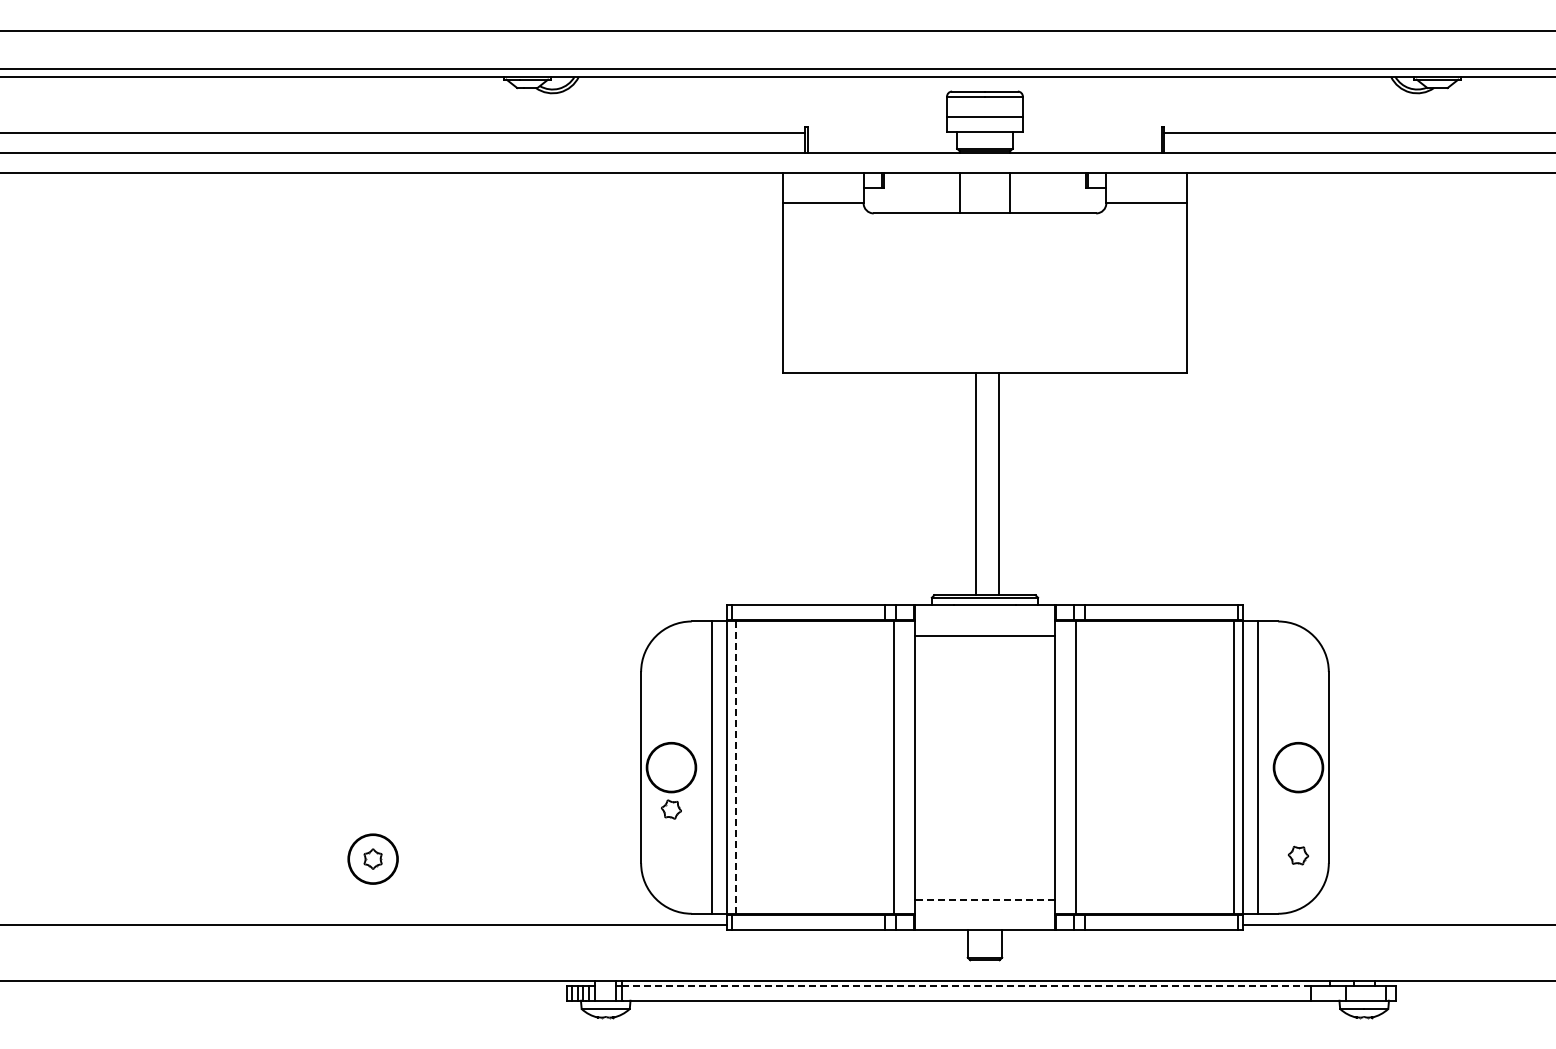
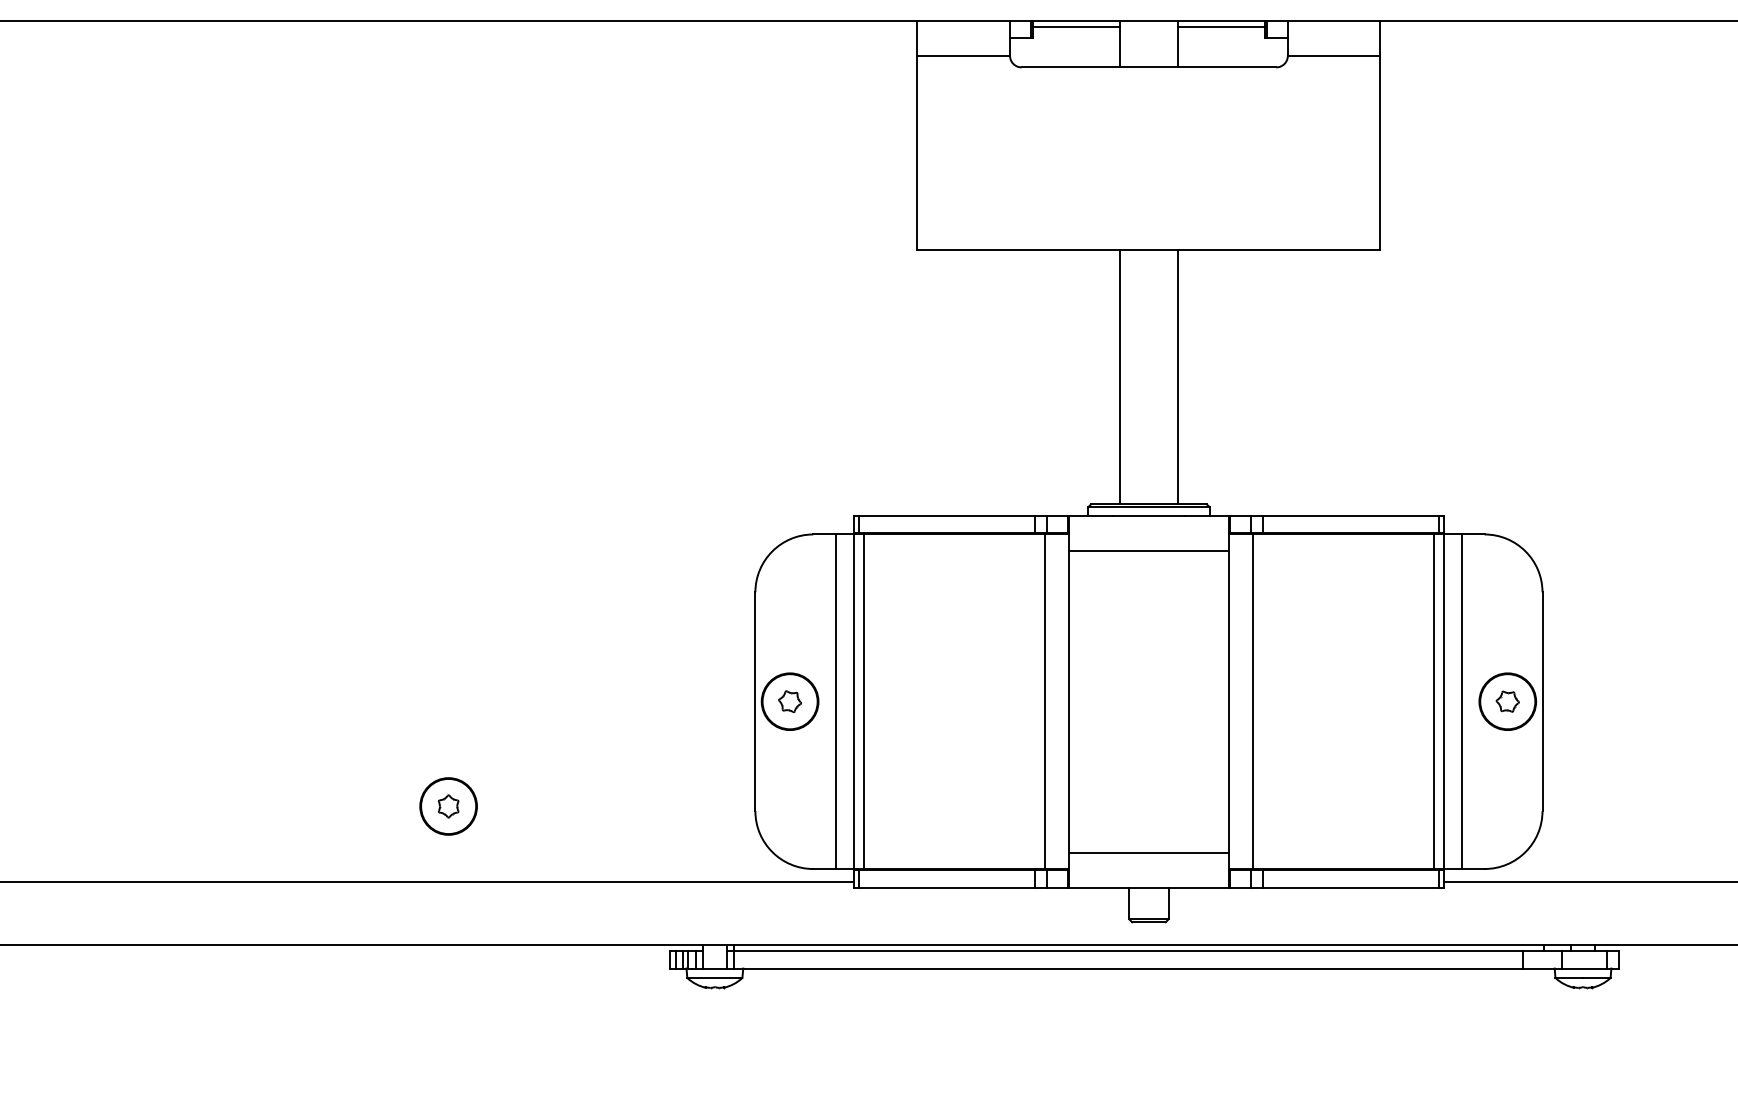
line: (921, 178) -> (1076, 27), added
line: (1048, 178) -> (1221, 27), added
line: (976, 483) -> (1178, 376), moved
line: (998, 483) -> (1119, 376), moved
line: (735, 768) -> (863, 702), dashed -> solid
part: (671, 809) -> (790, 701), moved
part: (1298, 855) -> (1507, 701), moved
line: (984, 899) -> (1148, 852), dashed -> solid
line: (966, 985) -> (1127, 951), dashed -> solid

